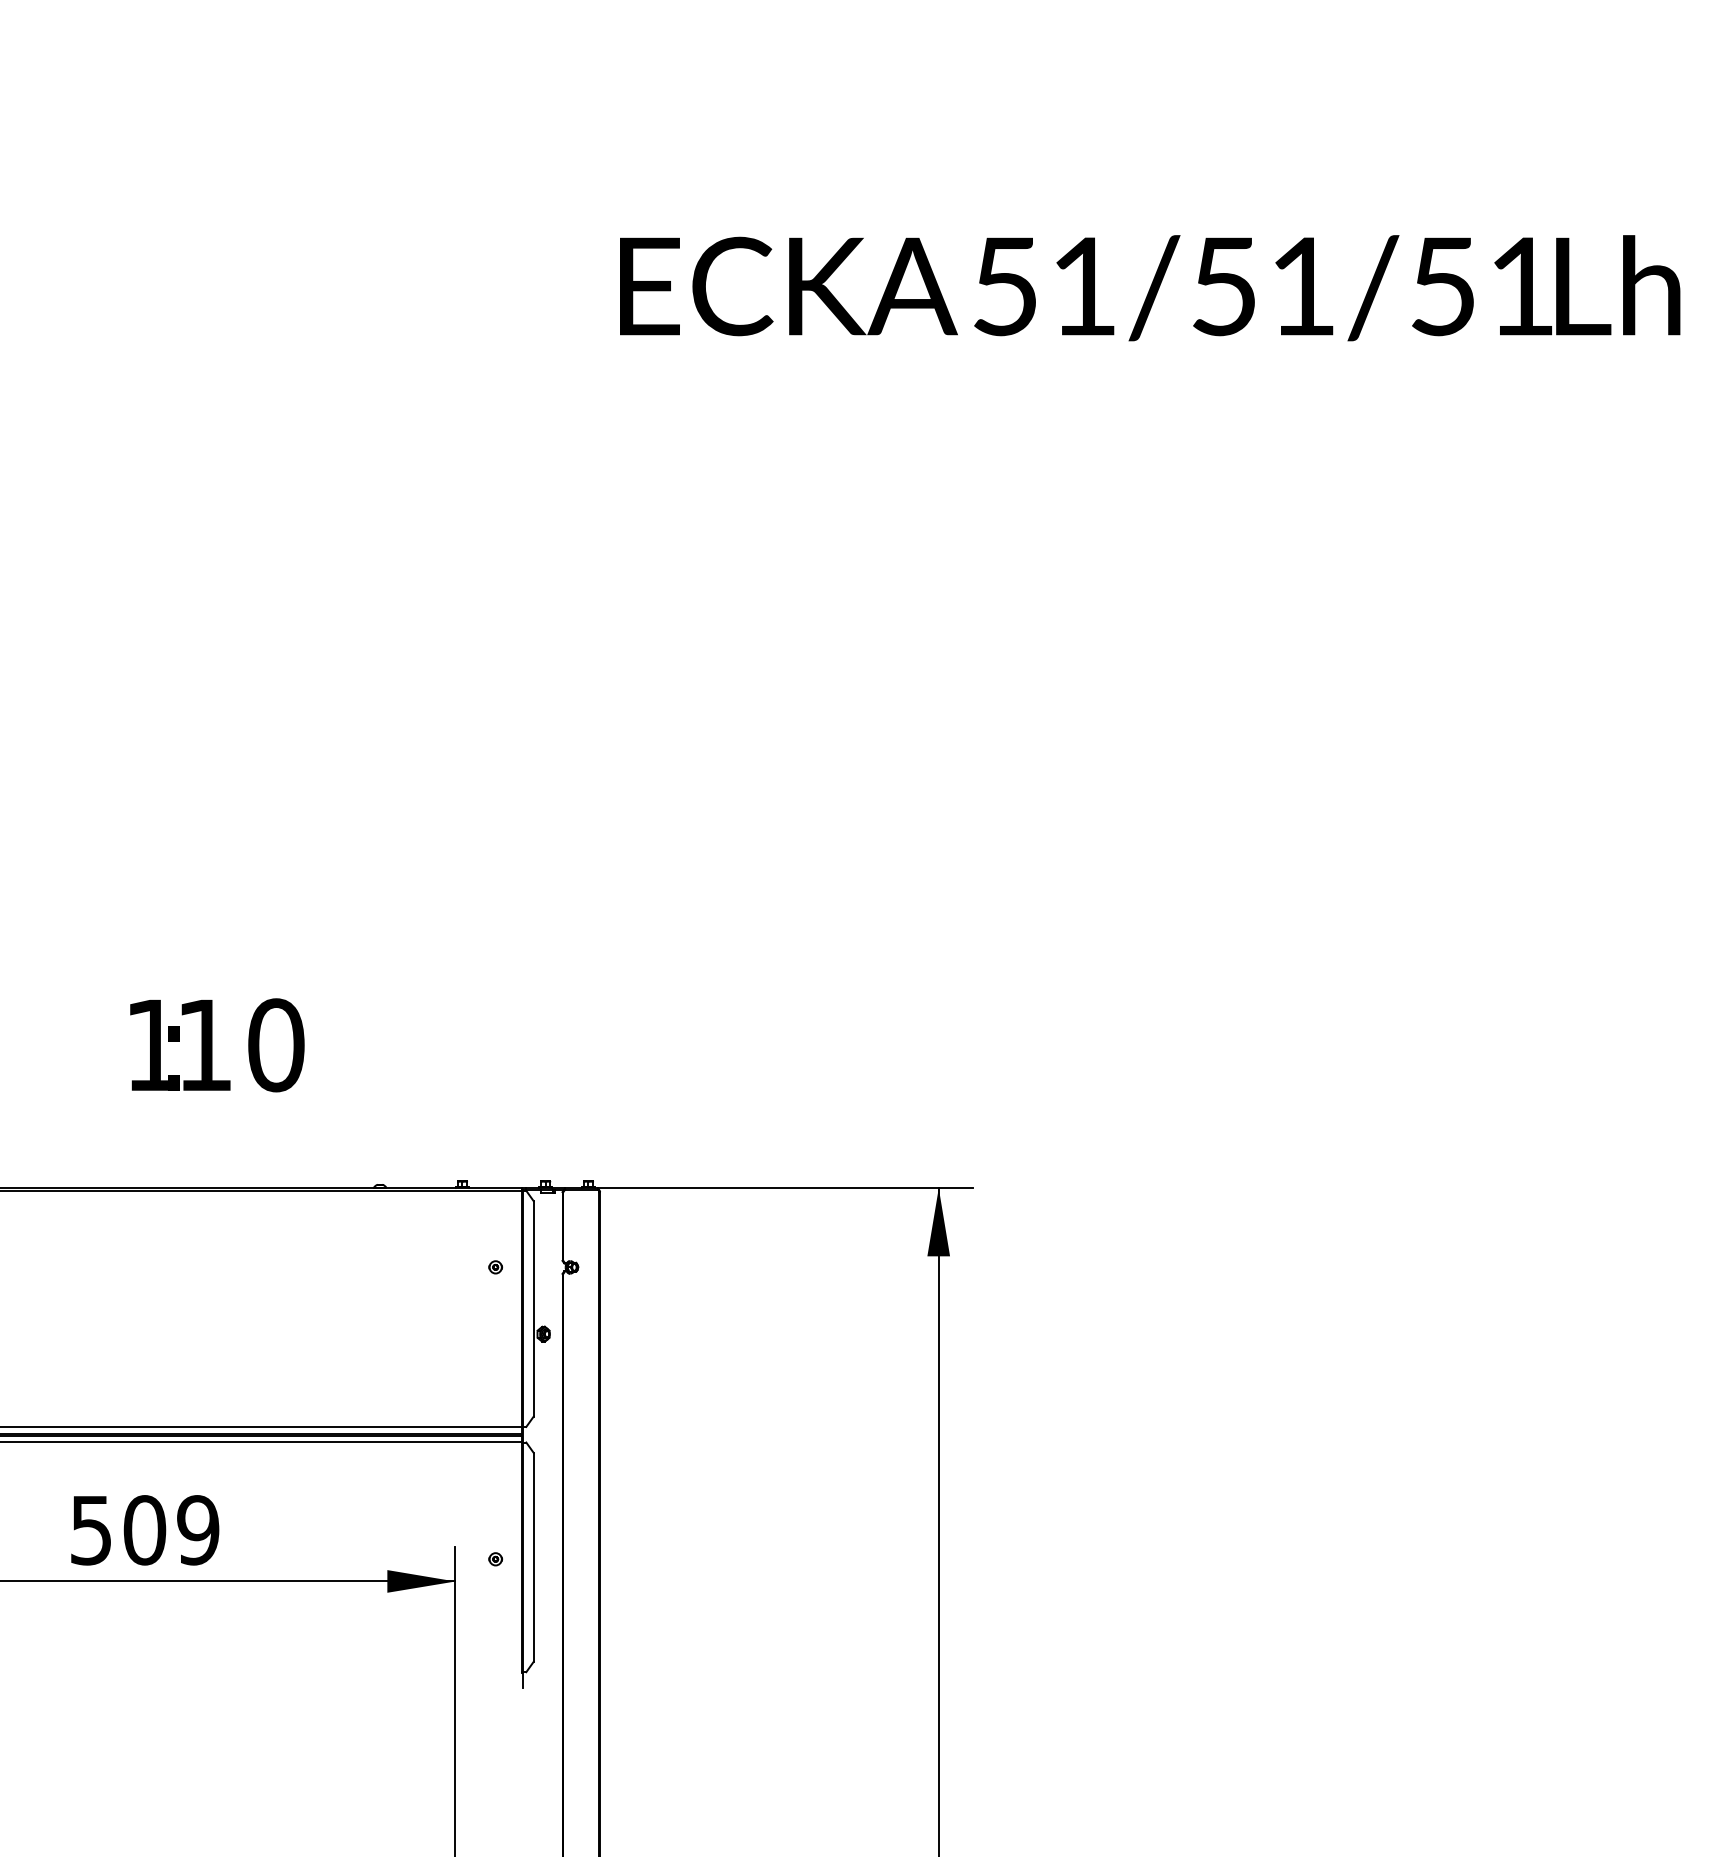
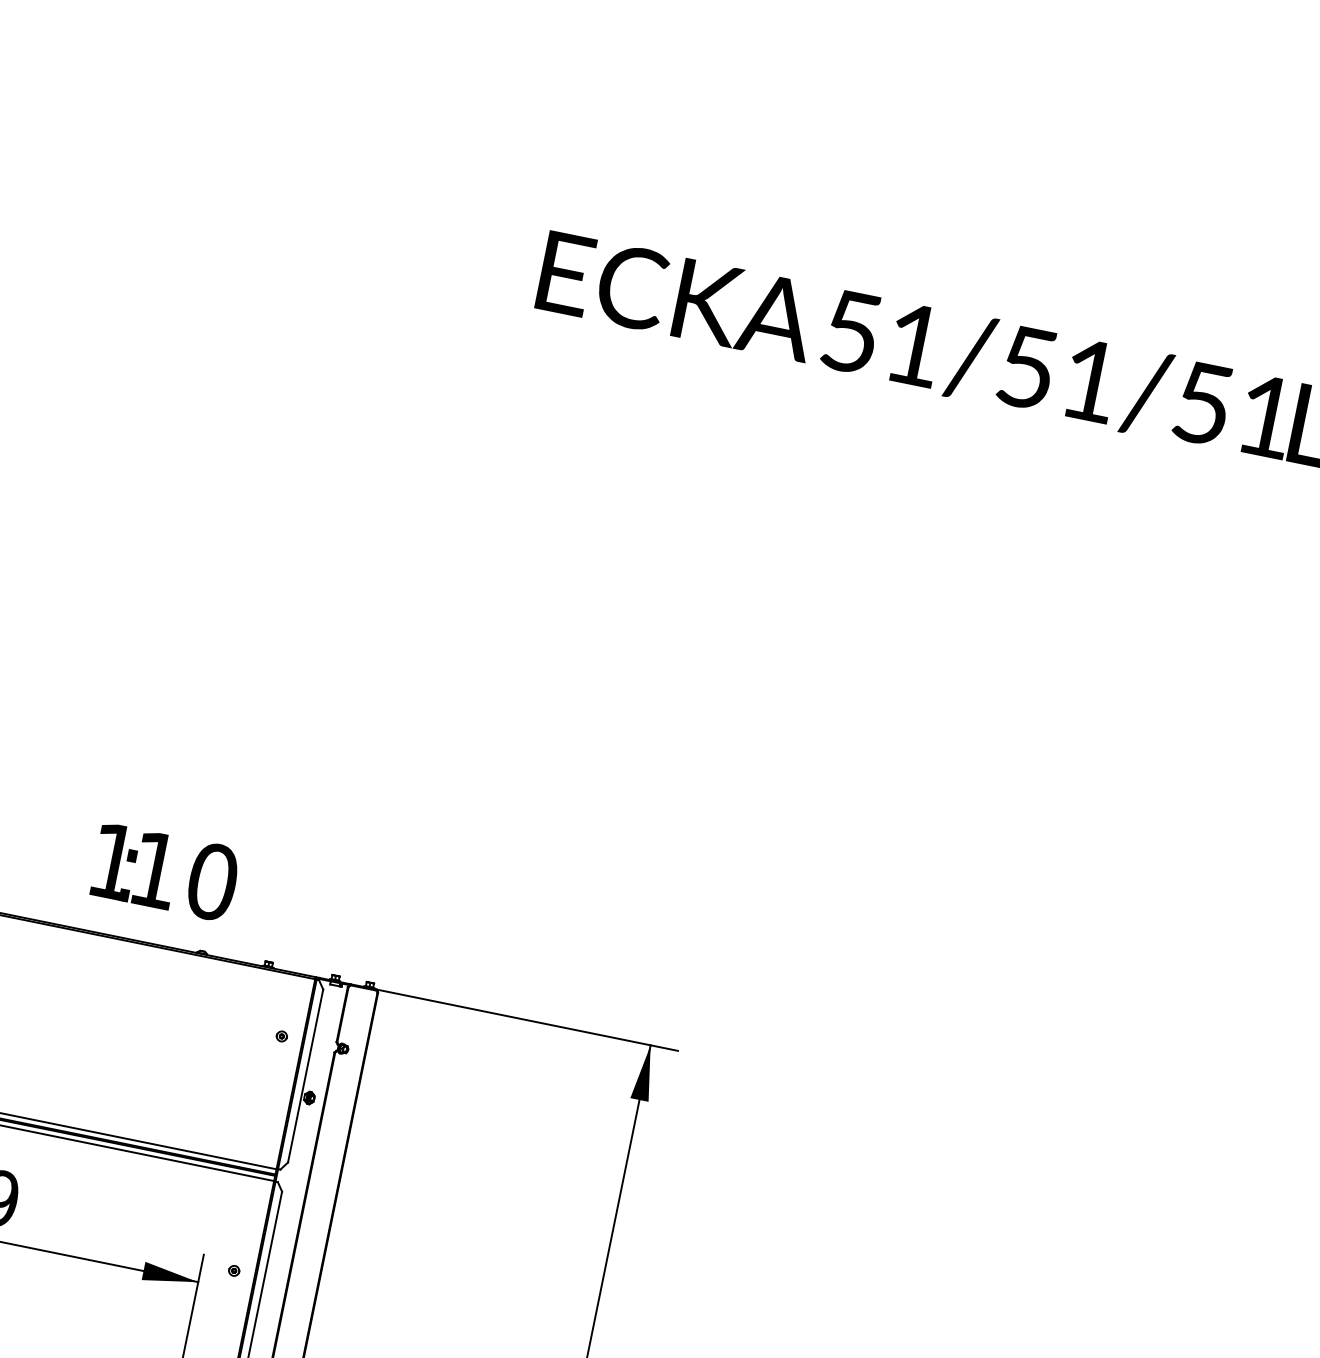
text: (217, 1045) -> (165, 872), moved

